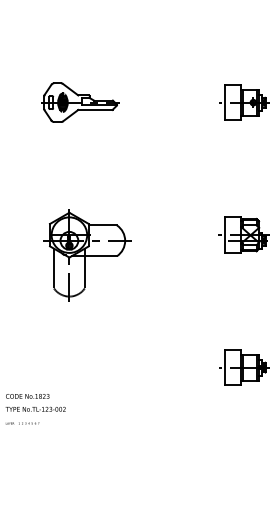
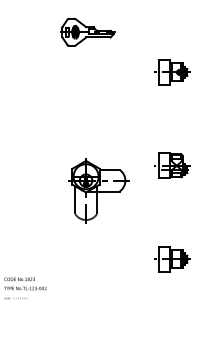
part: (79, 101) -> (87, 31), moved
part: (87, 254) -> (98, 190), moved

